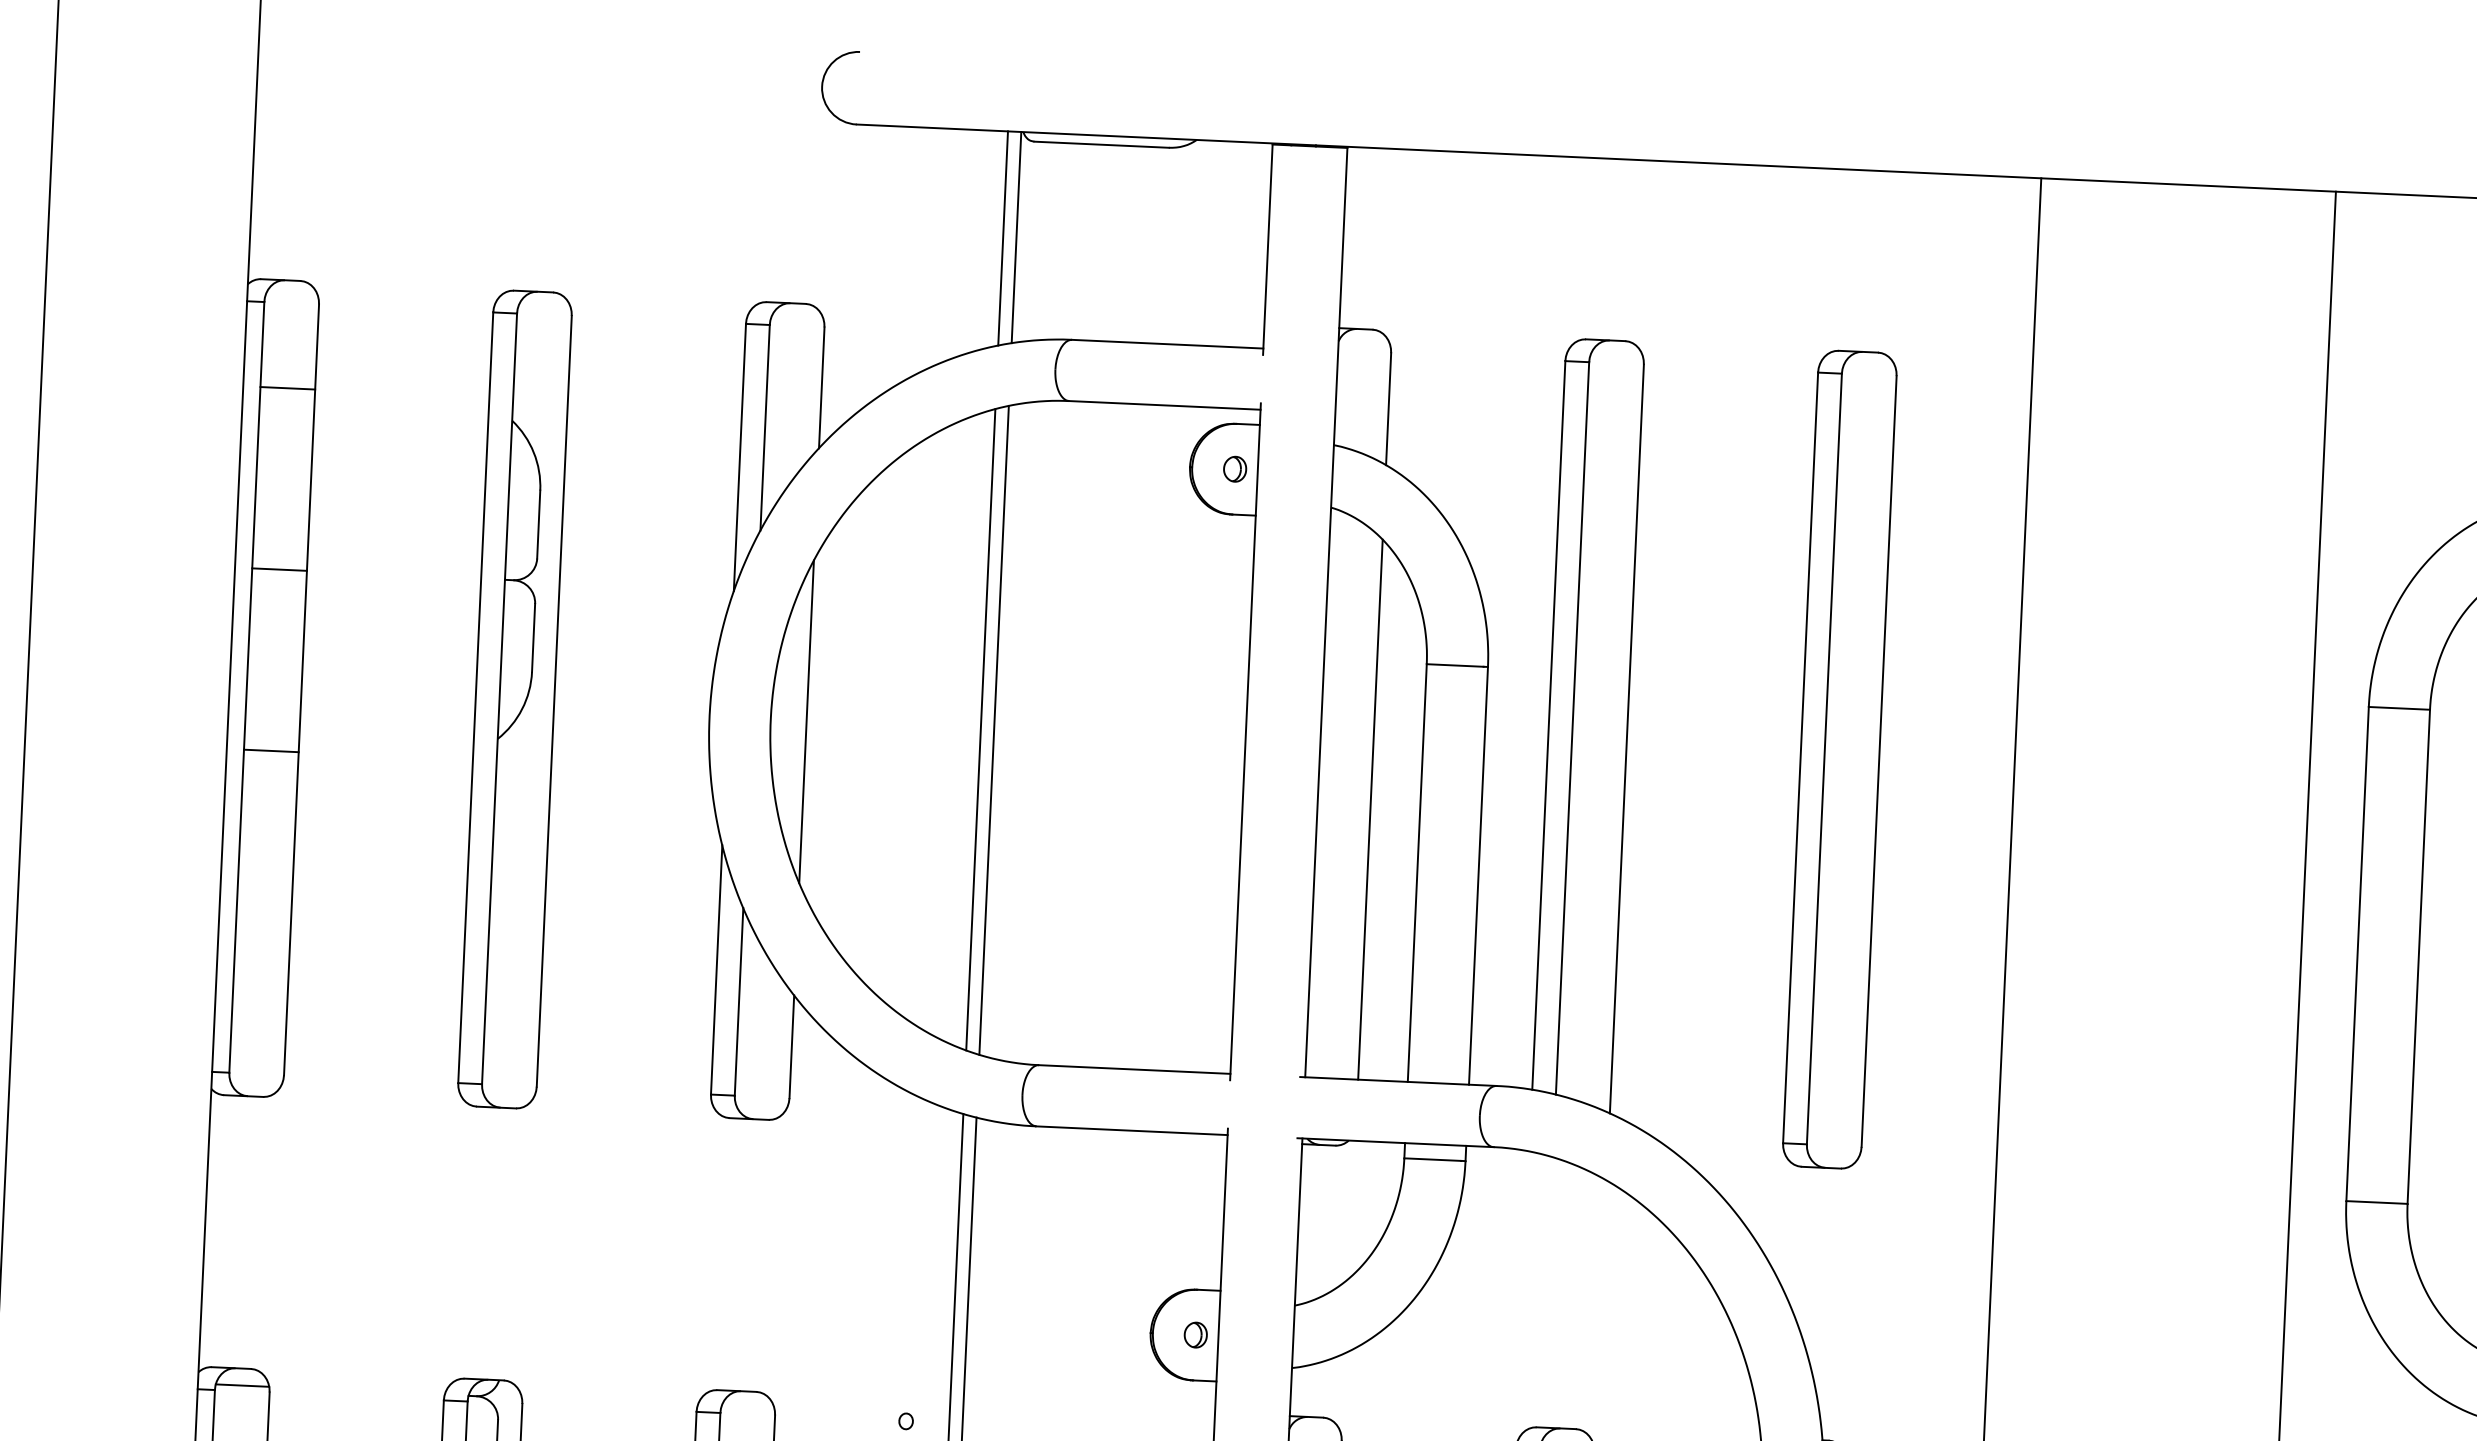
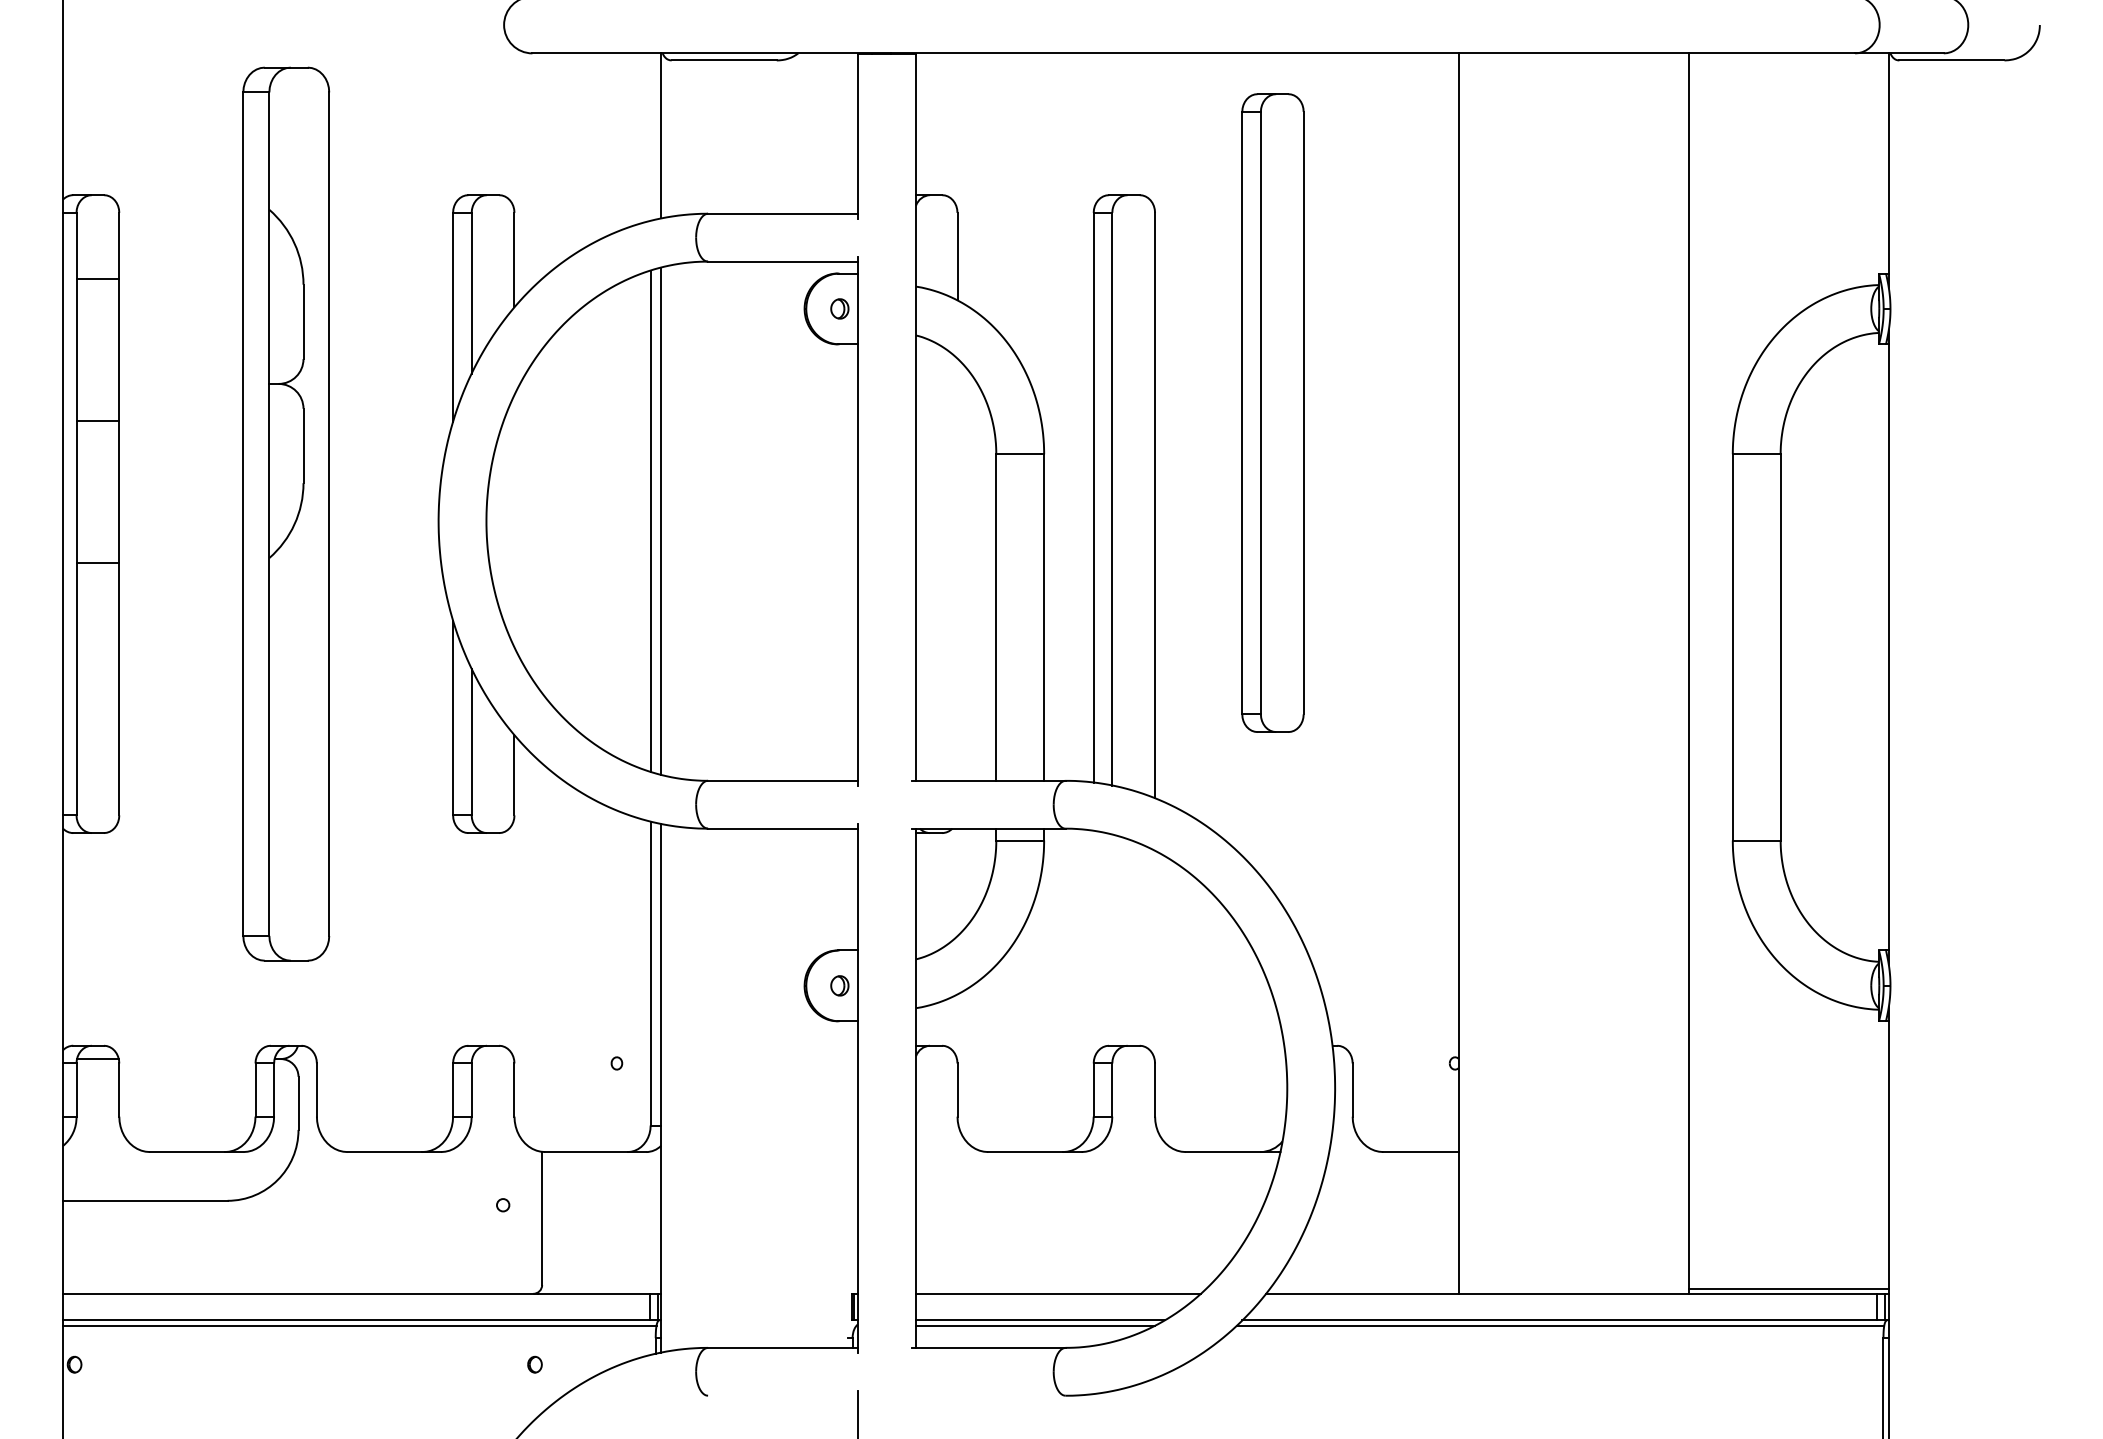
line: (1002, 237) -> (650, 136), removed
part: (514, 698) -> (285, 513), size x1.4
line: (806, 722) -> (514, 521), removed
part: (1839, 758) -> (1272, 412), moved
line: (1370, 809) -> (957, 569), removed

